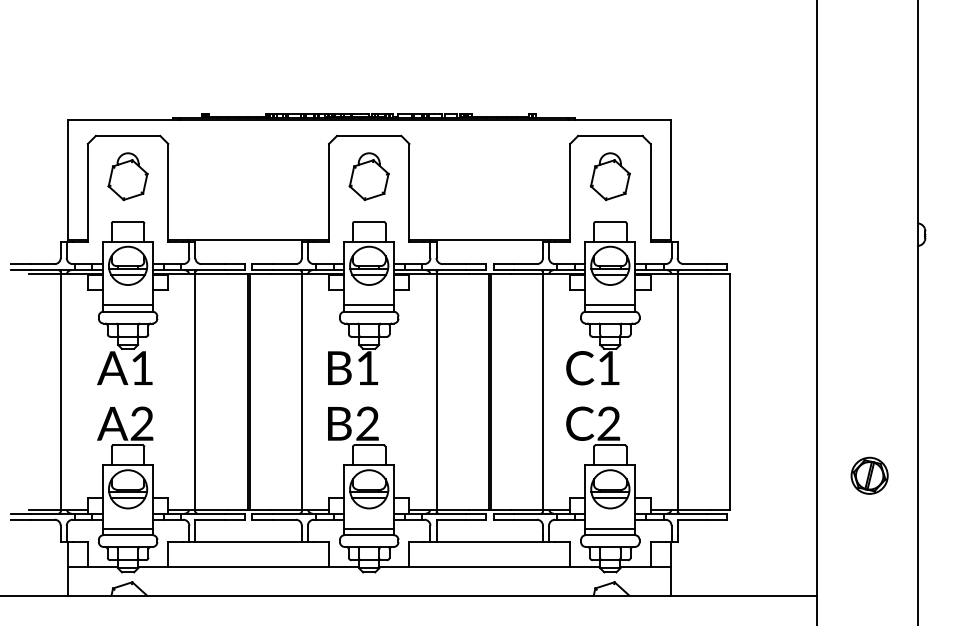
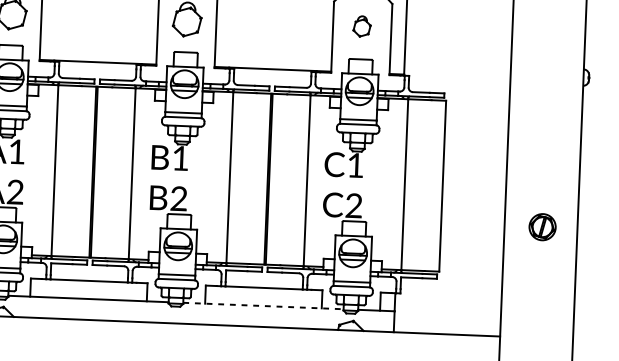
part: (609, 176) -> (361, 26), size x0.6
part: (869, 475) -> (542, 226), moved
line: (489, 566) -> (263, 305), solid -> dashed

